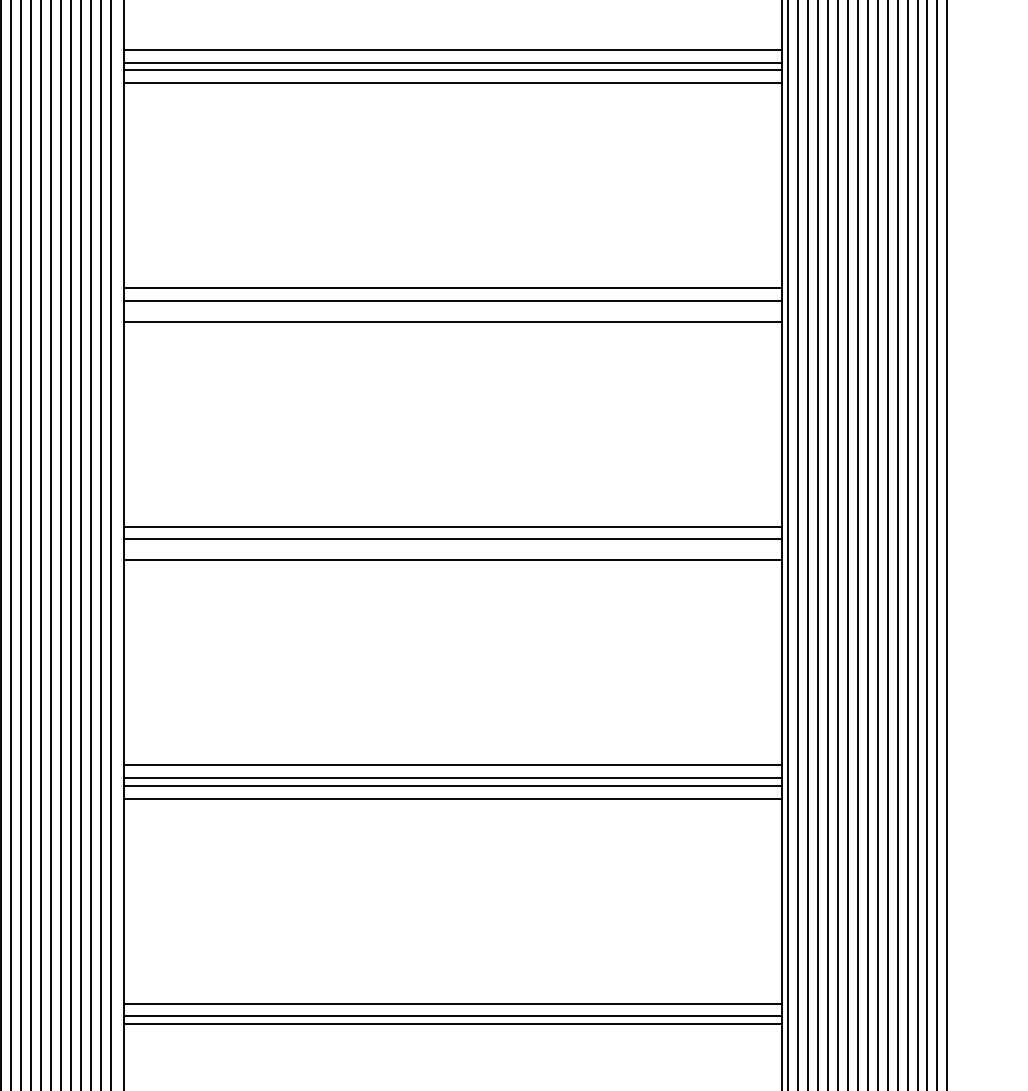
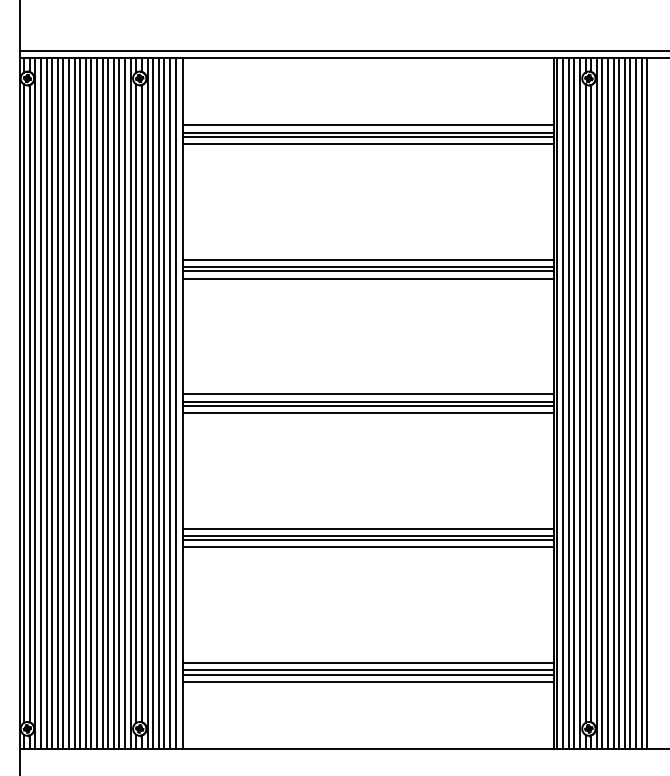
line: (452, 308) -> (368, 271), added
line: (452, 546) -> (368, 405), added
line: (452, 1036) -> (368, 681), added

